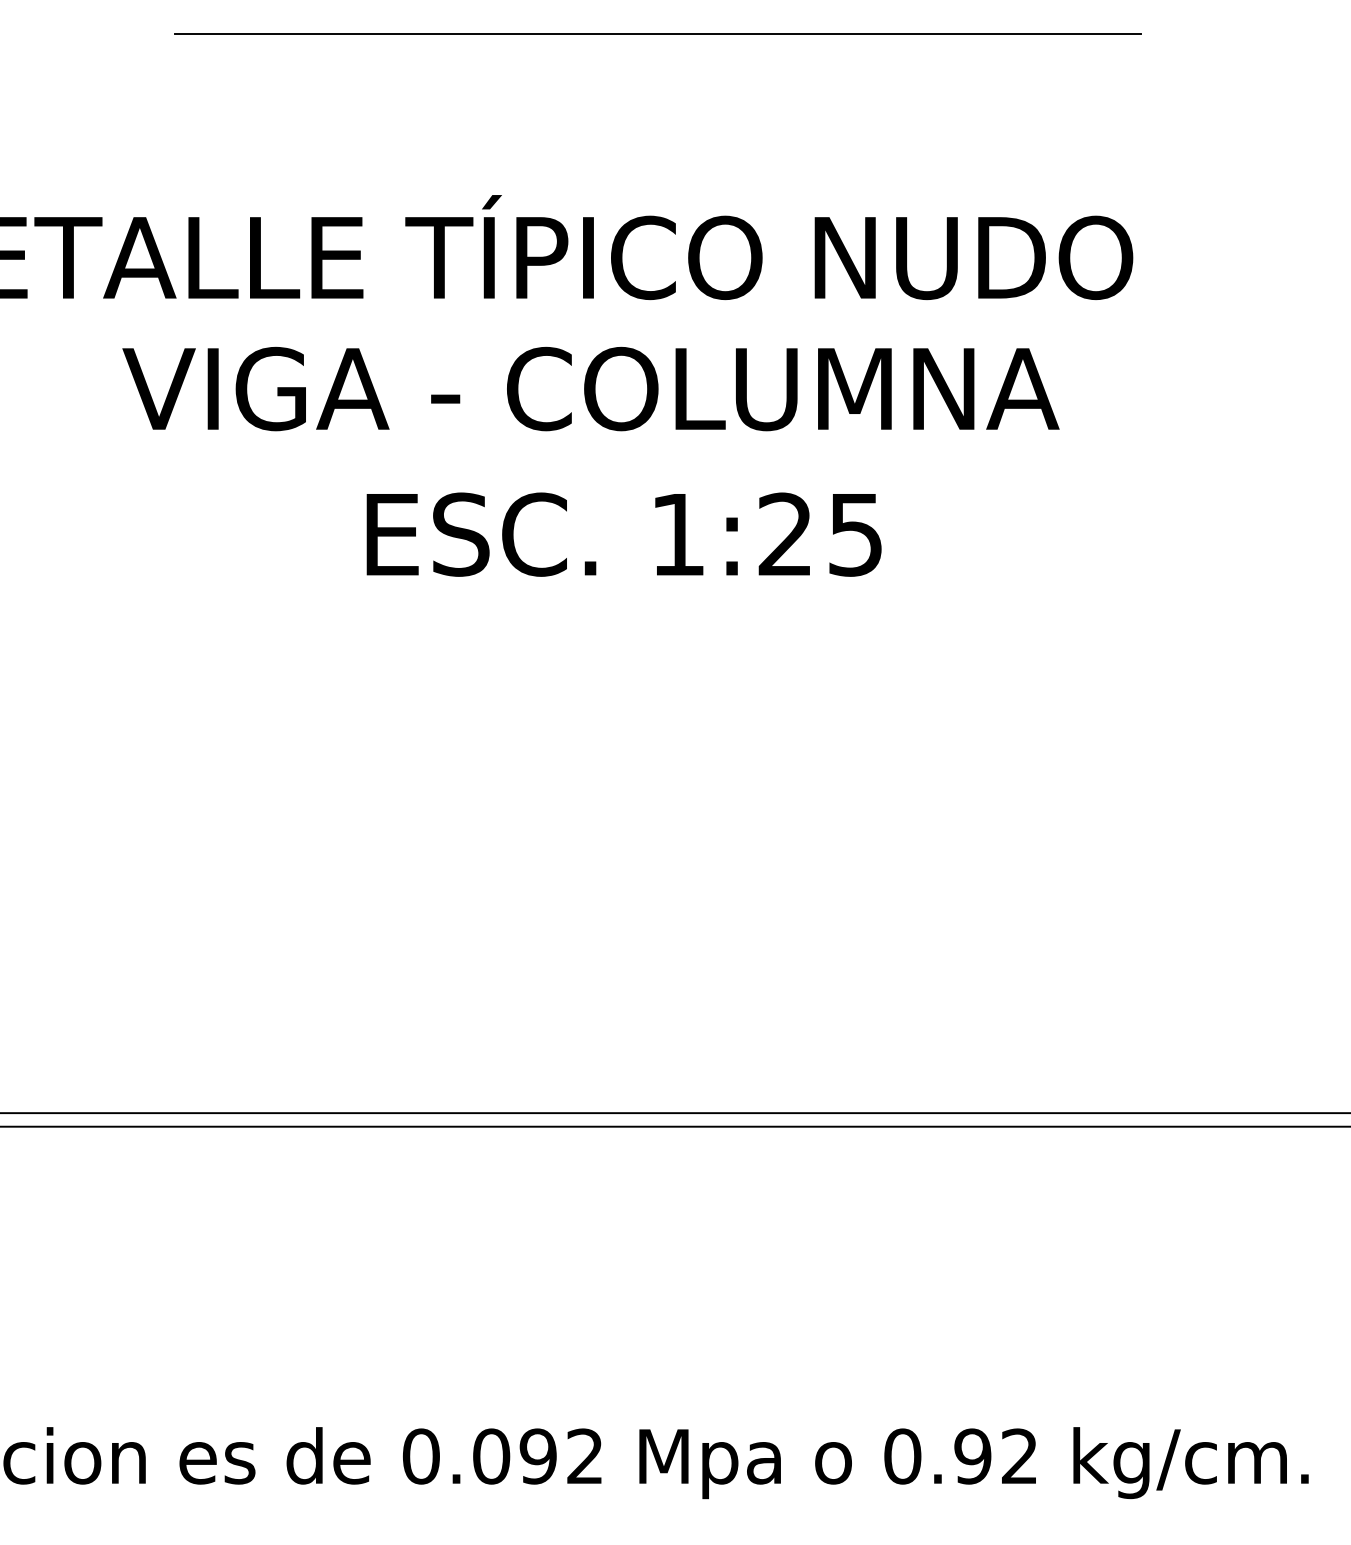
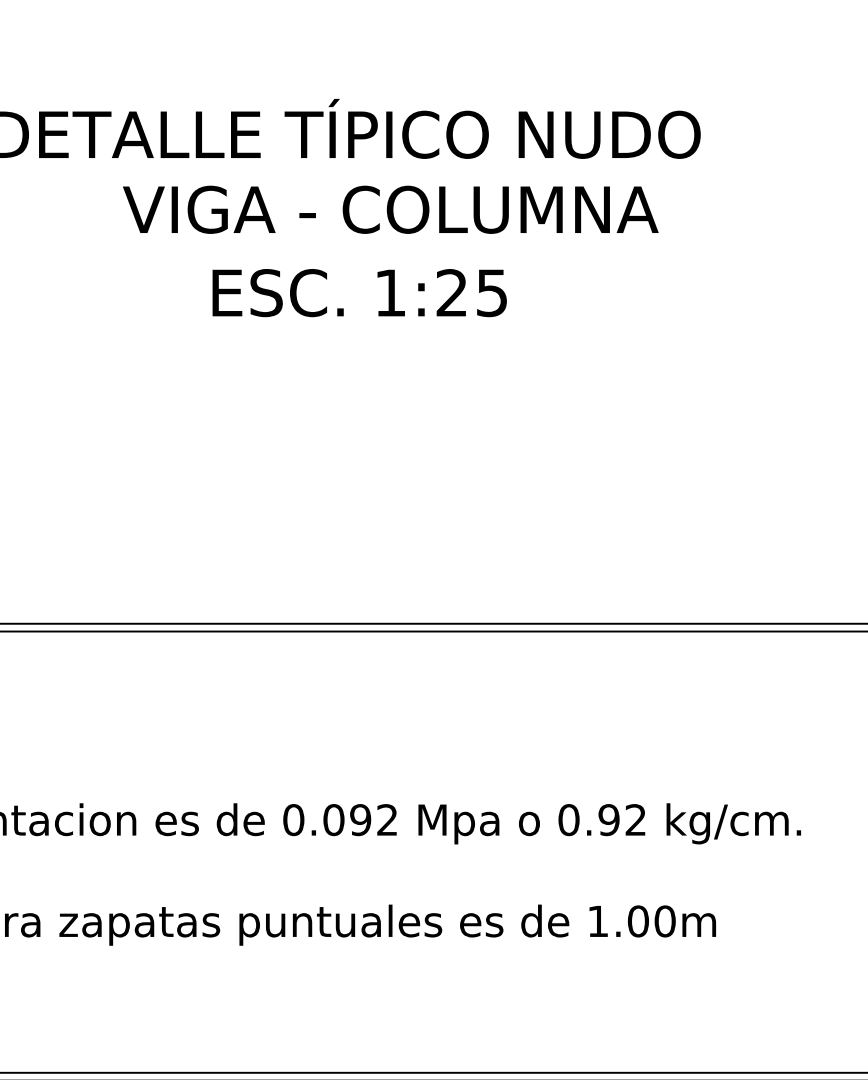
line: (656, 33) -> (428, 6), removed
text: (623, 535) -> (359, 293), moved

